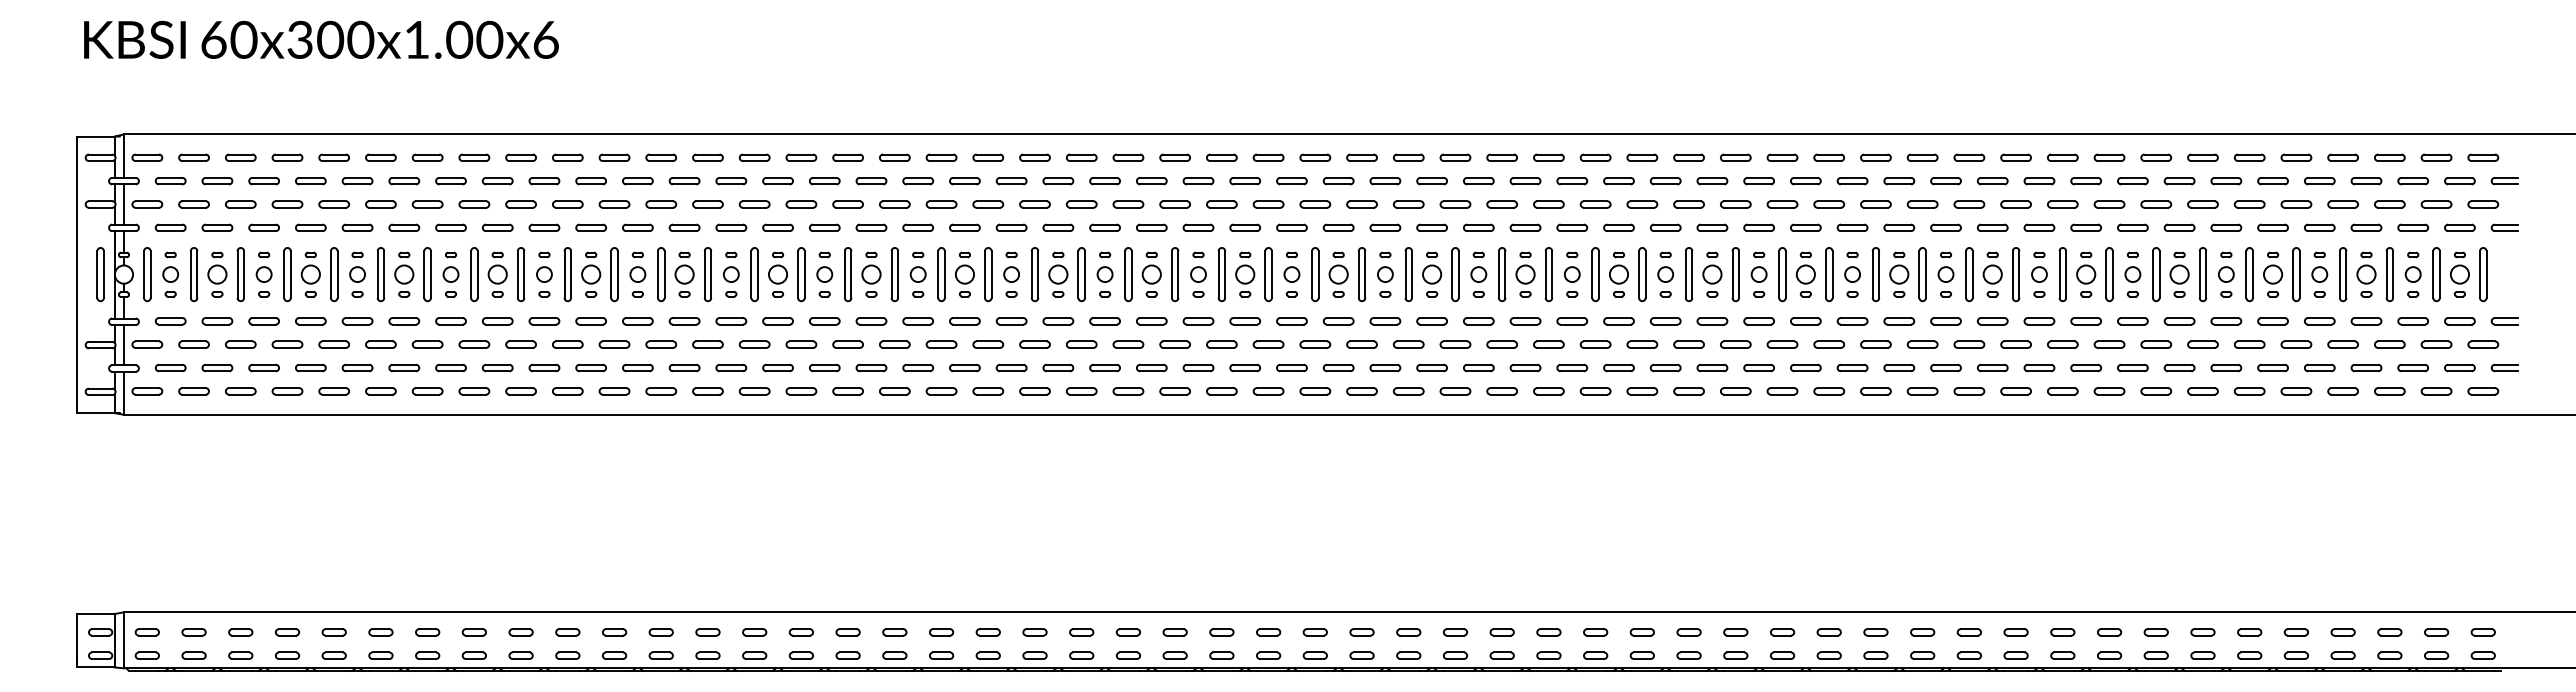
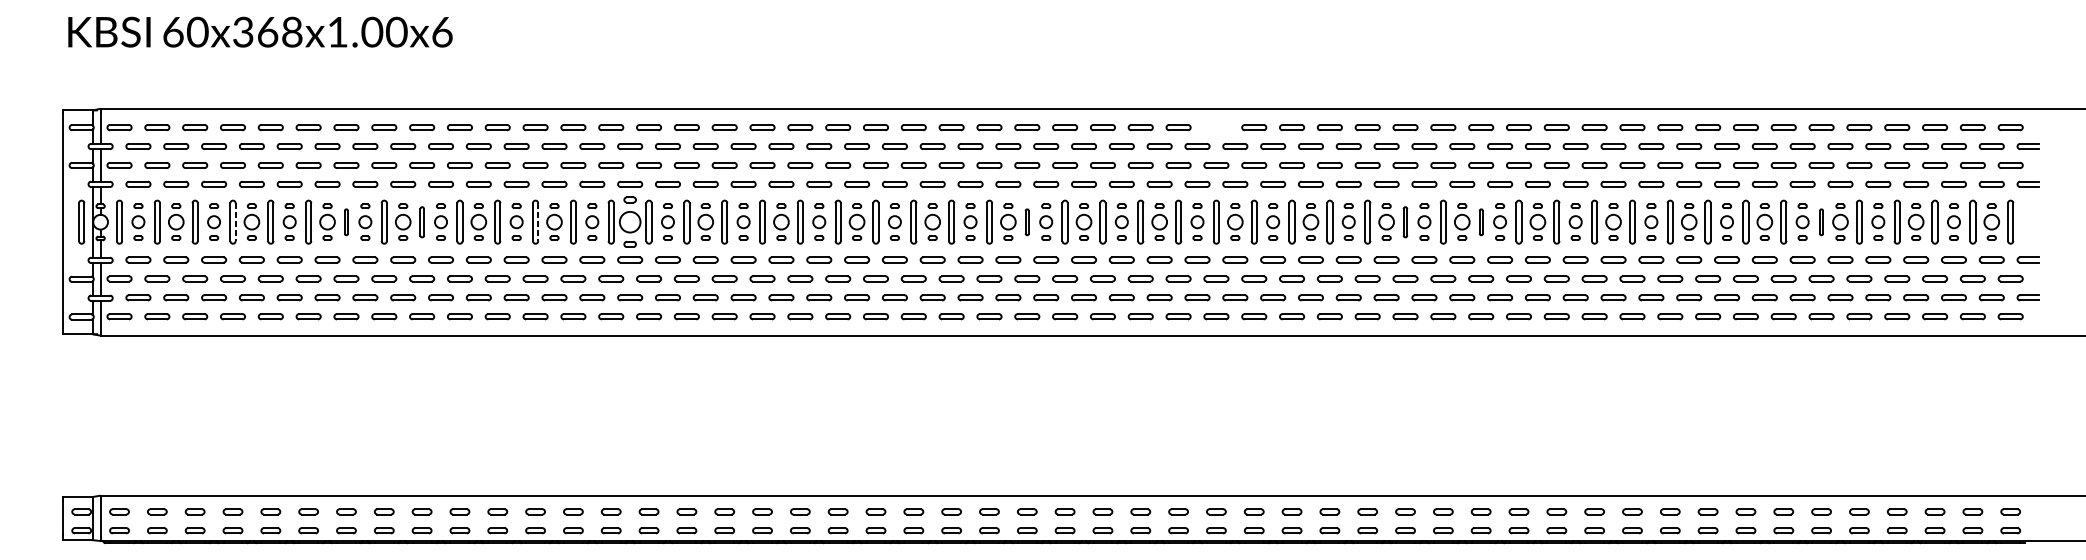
text: (345, 39) -> (279, 31), 60x300x1.00x6 -> 60x368x1.00x6
part: (1501, 157) -> (1215, 127), removed
part: (427, 274) -> (346, 222), size x0.6
part: (521, 274) -> (422, 222), size x0.7
part: (777, 274) -> (629, 222), size x1.4
part: (1268, 274) -> (1027, 222), size x0.6
part: (1735, 274) -> (1405, 222), size x0.7
part: (1829, 274) -> (1481, 222), size x0.6
part: (2249, 274) -> (1821, 222), size x0.6
line: (290, 275) -> (235, 222), solid -> dashed
line: (664, 275) -> (538, 222), solid -> dashed

